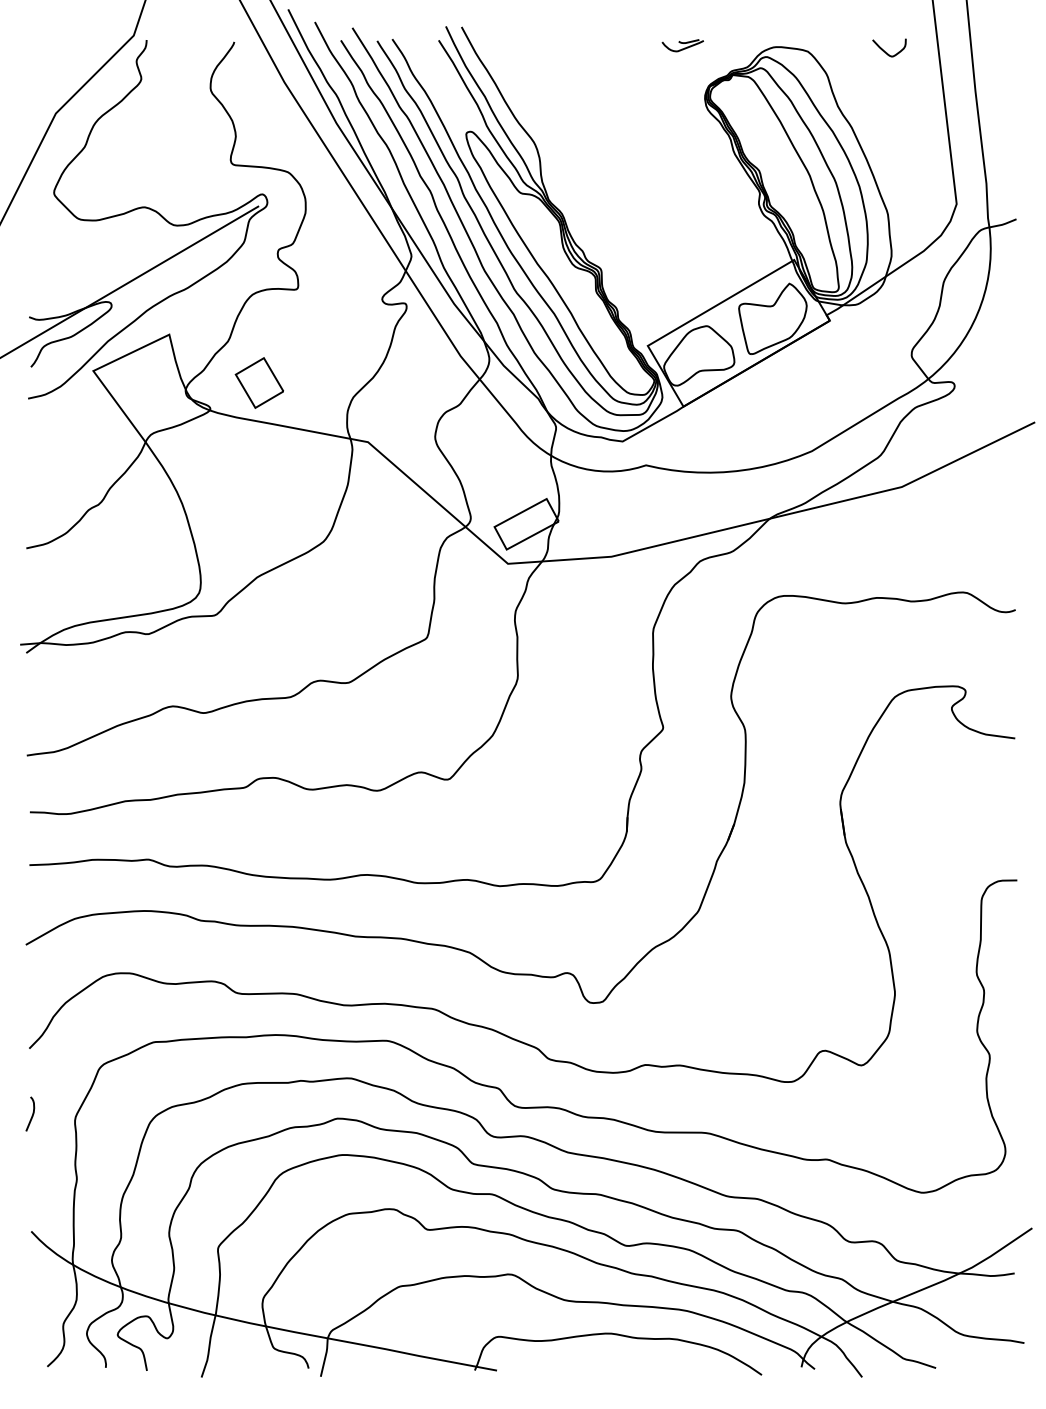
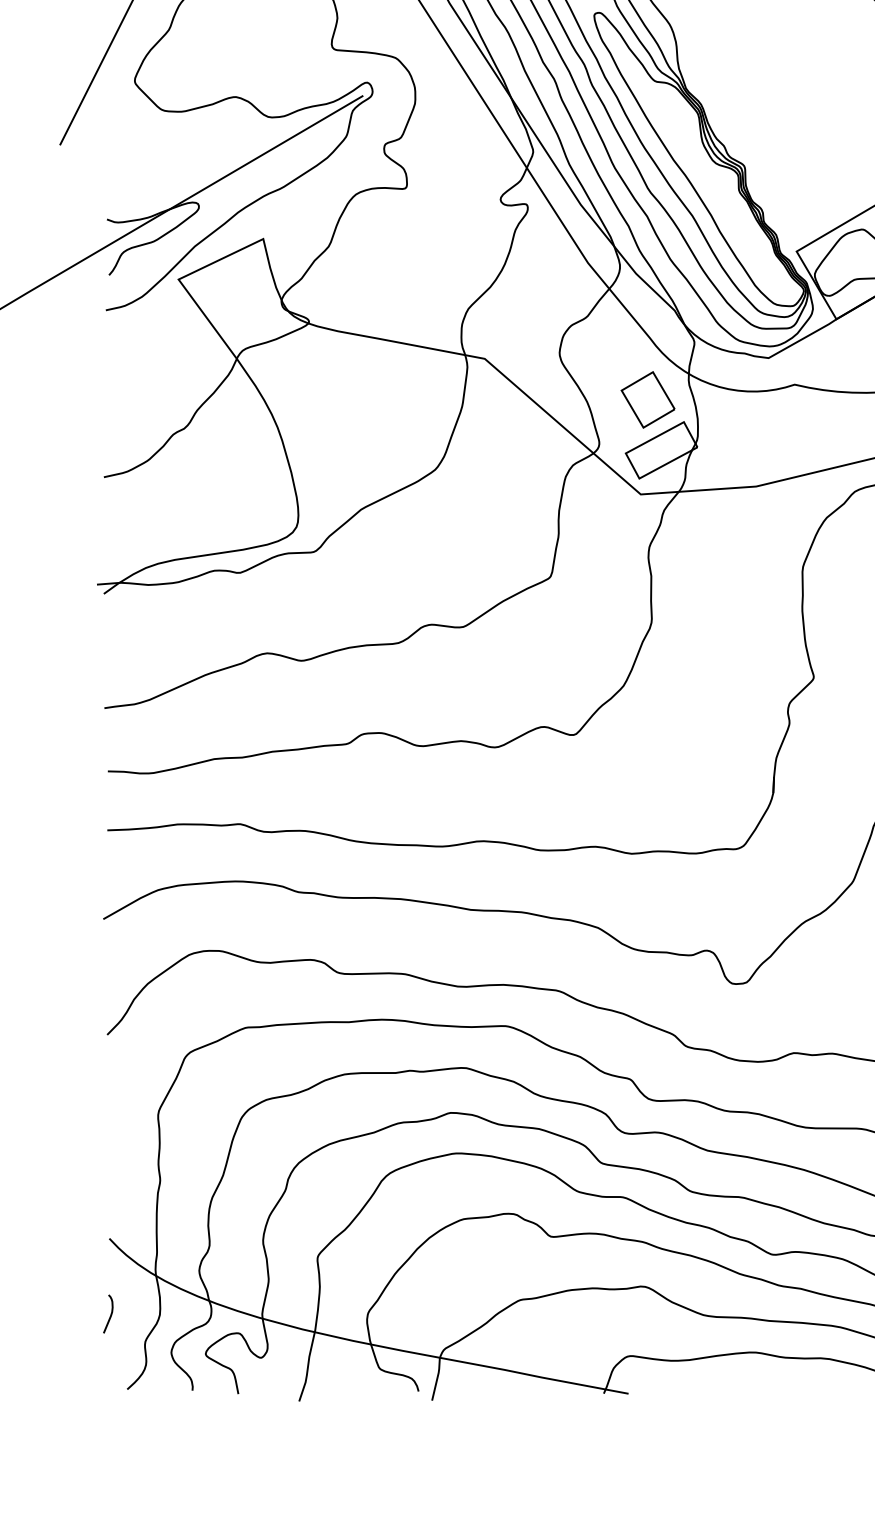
part: (259, 382) -> (648, 399), moved
curve: (32, 1113) -> (110, 1313), moved

